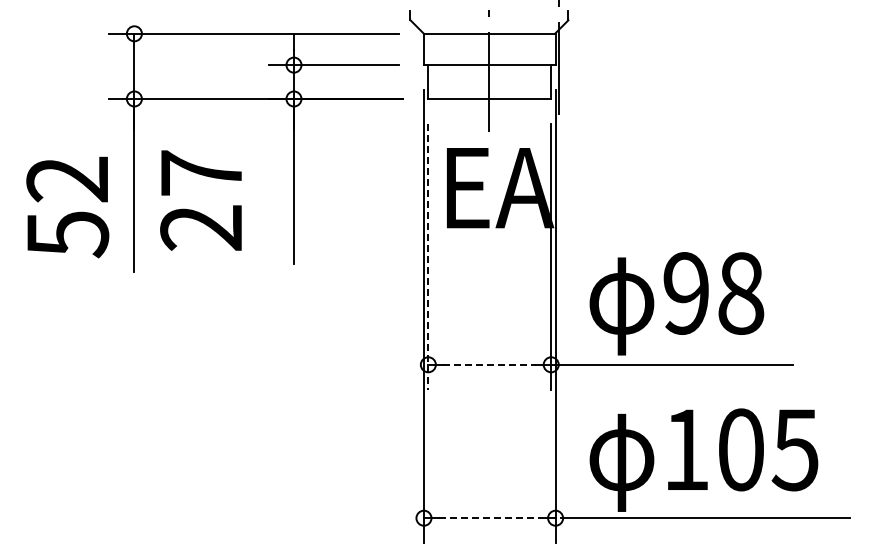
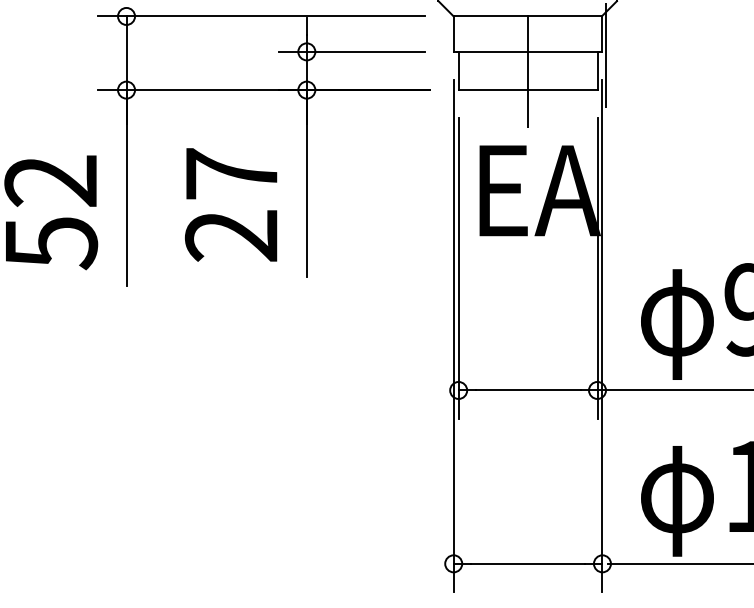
text: (200, 200) -> (230, 204), moved
line: (428, 256) -> (458, 268), dashed -> solid
line: (490, 364) -> (528, 390), dashed -> solid
line: (489, 518) -> (527, 564), dashed -> solid

